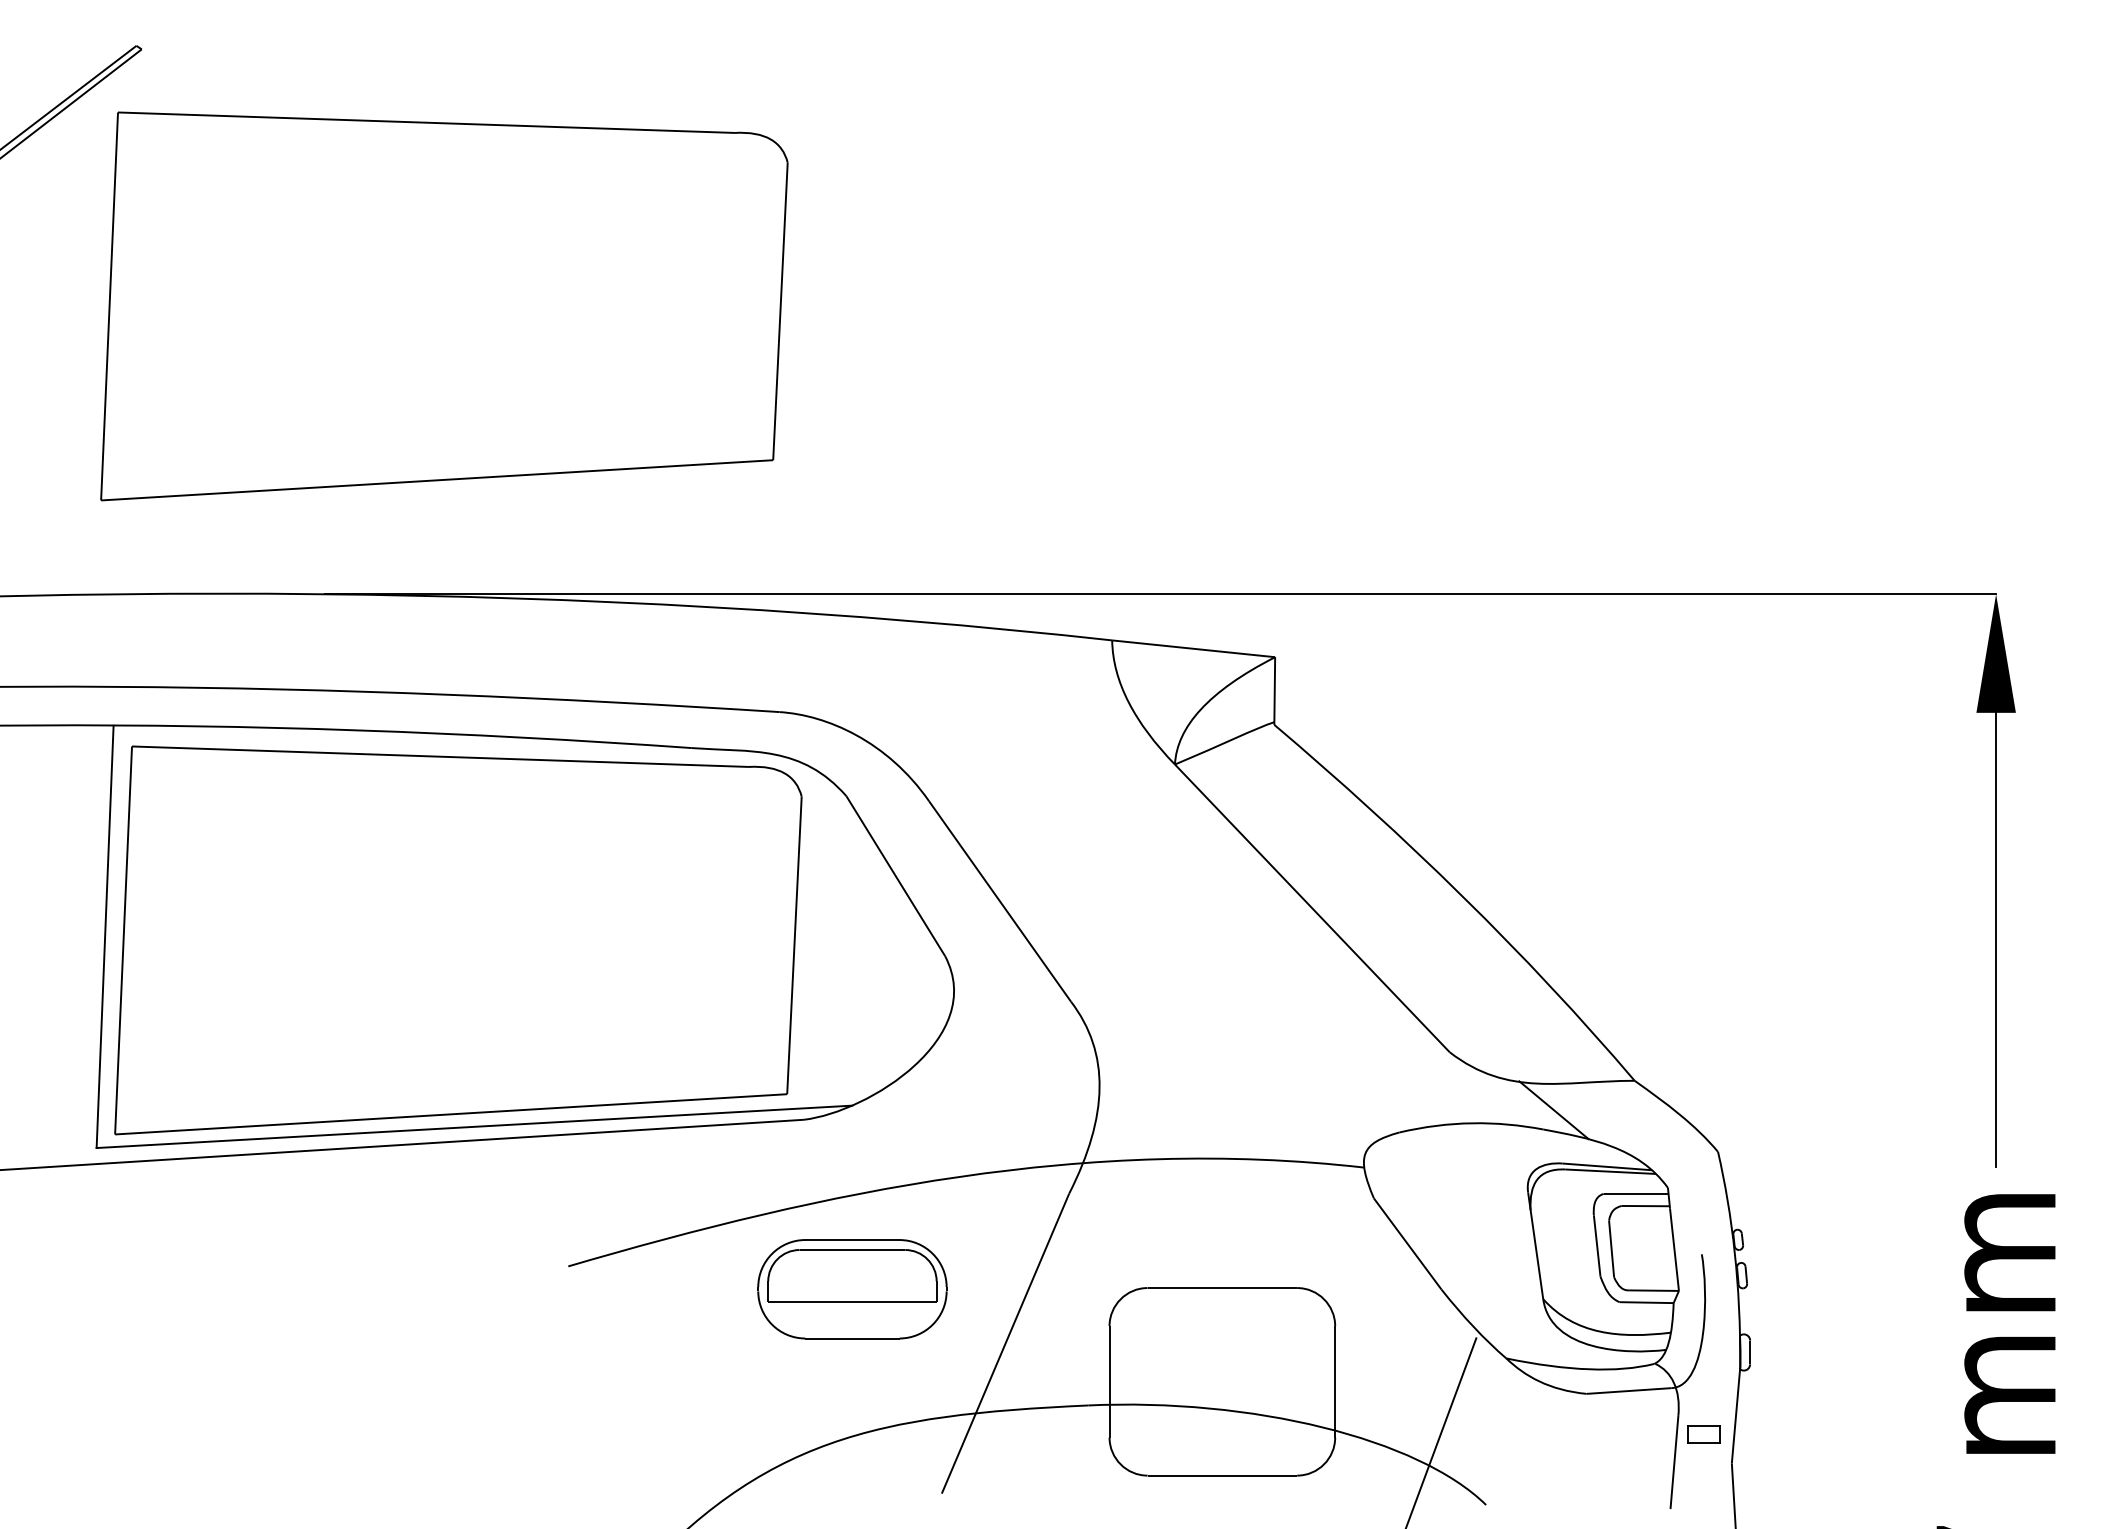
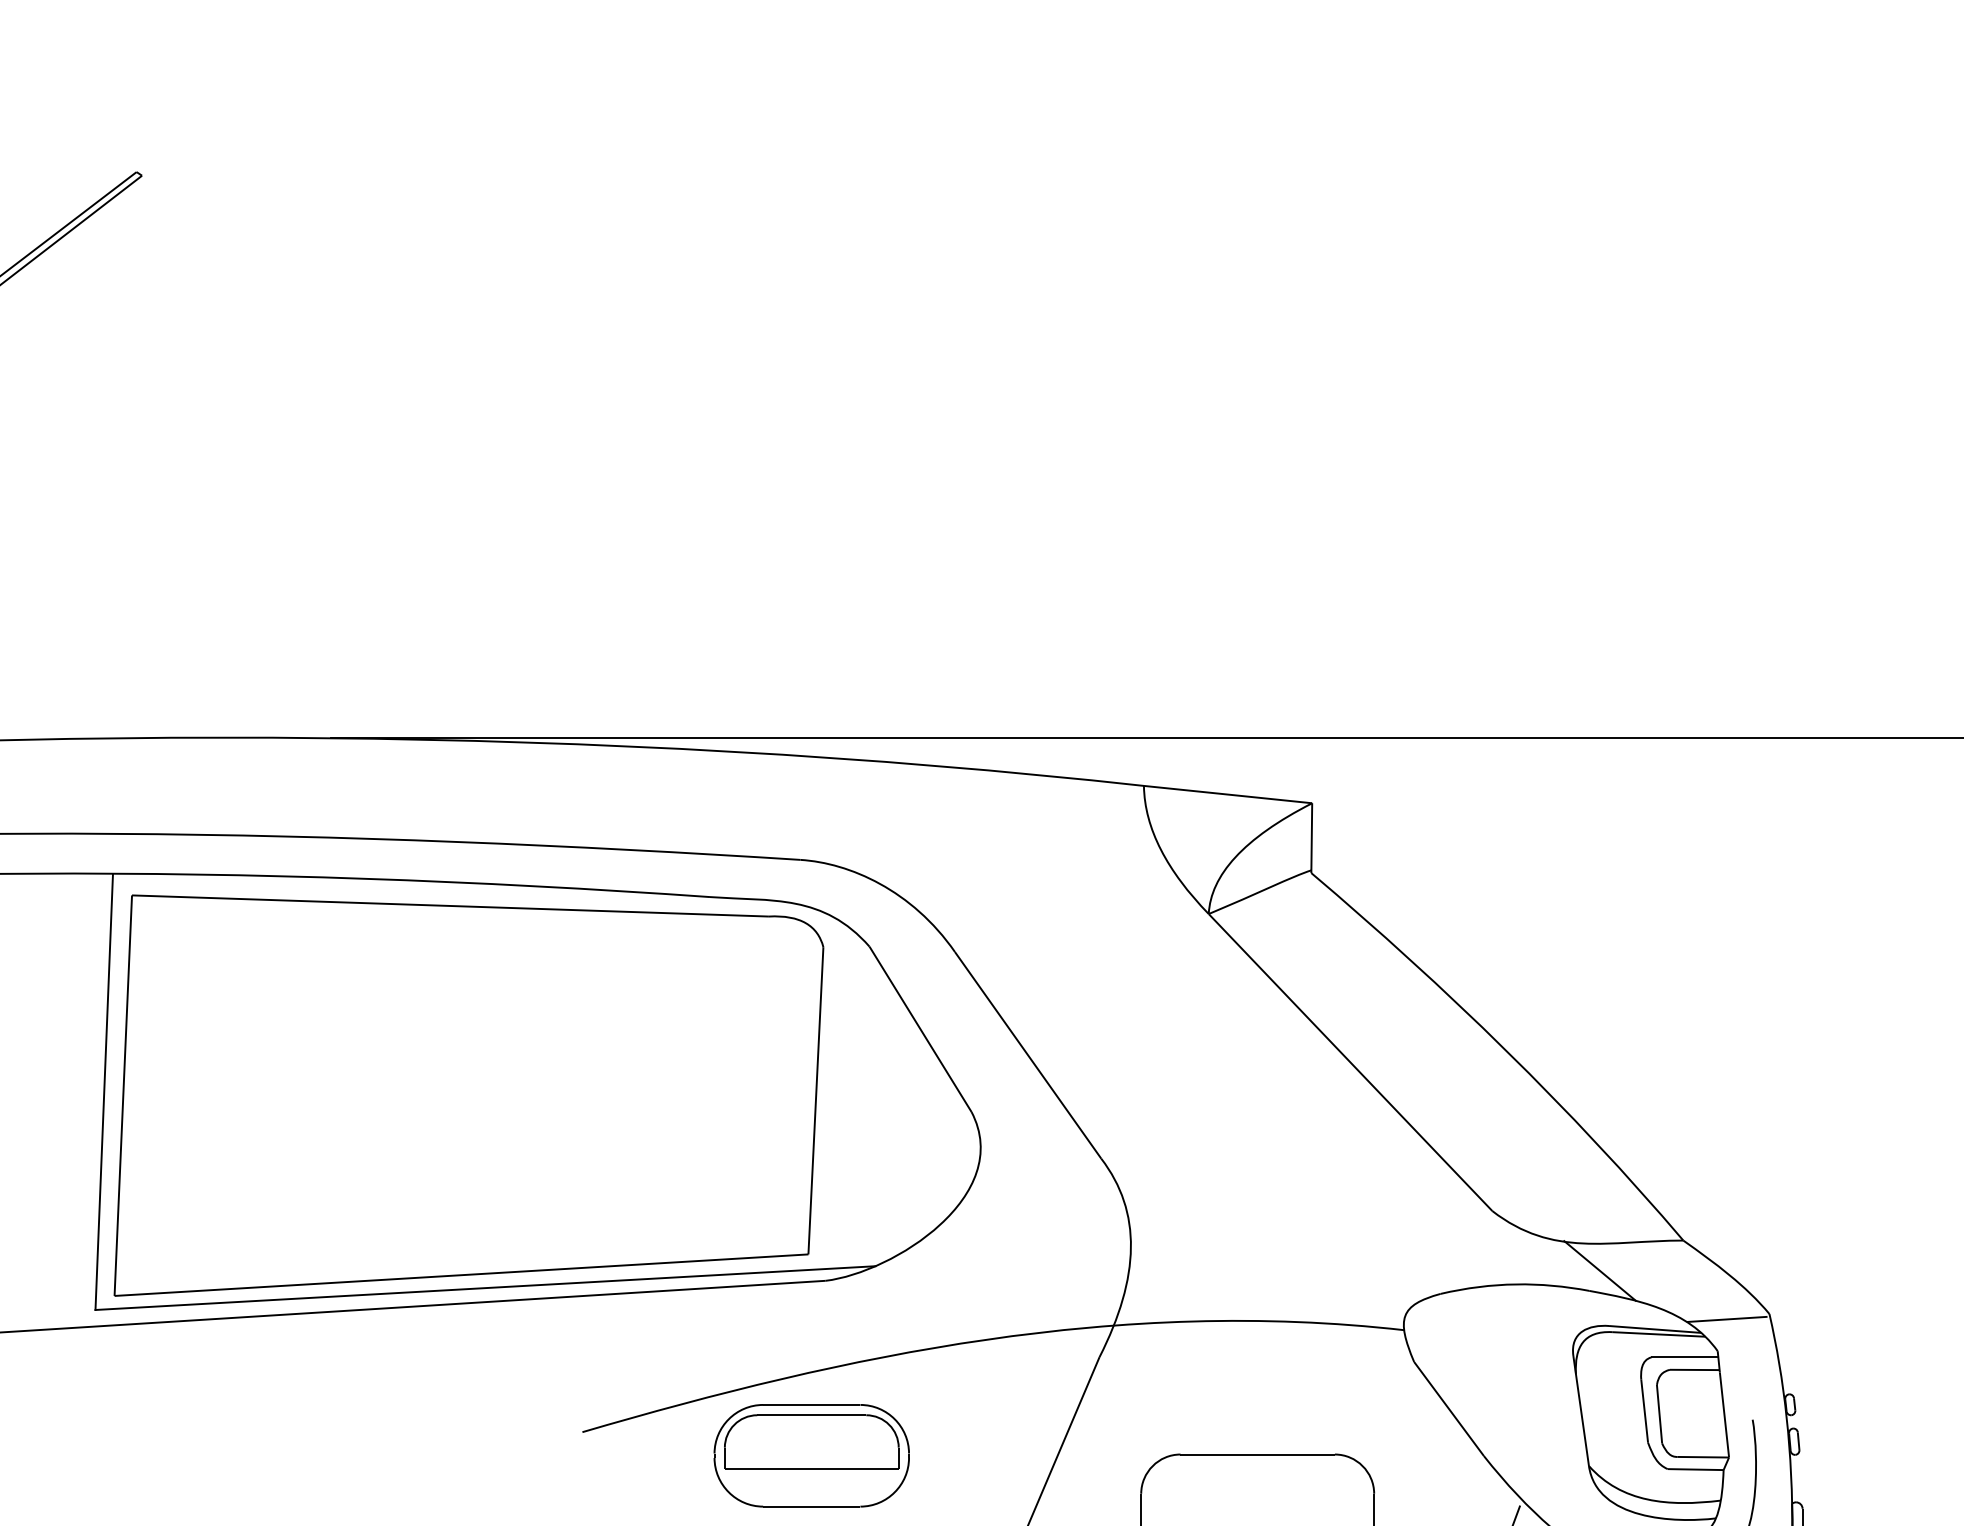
part: (444, 306) -> (454, 441), removed
line: (1676, 1156) -> (1726, 1318), added
part: (852, 1289) -> (811, 1456), moved

